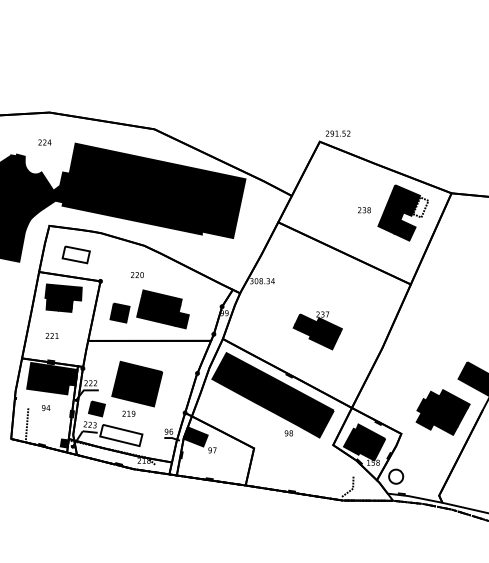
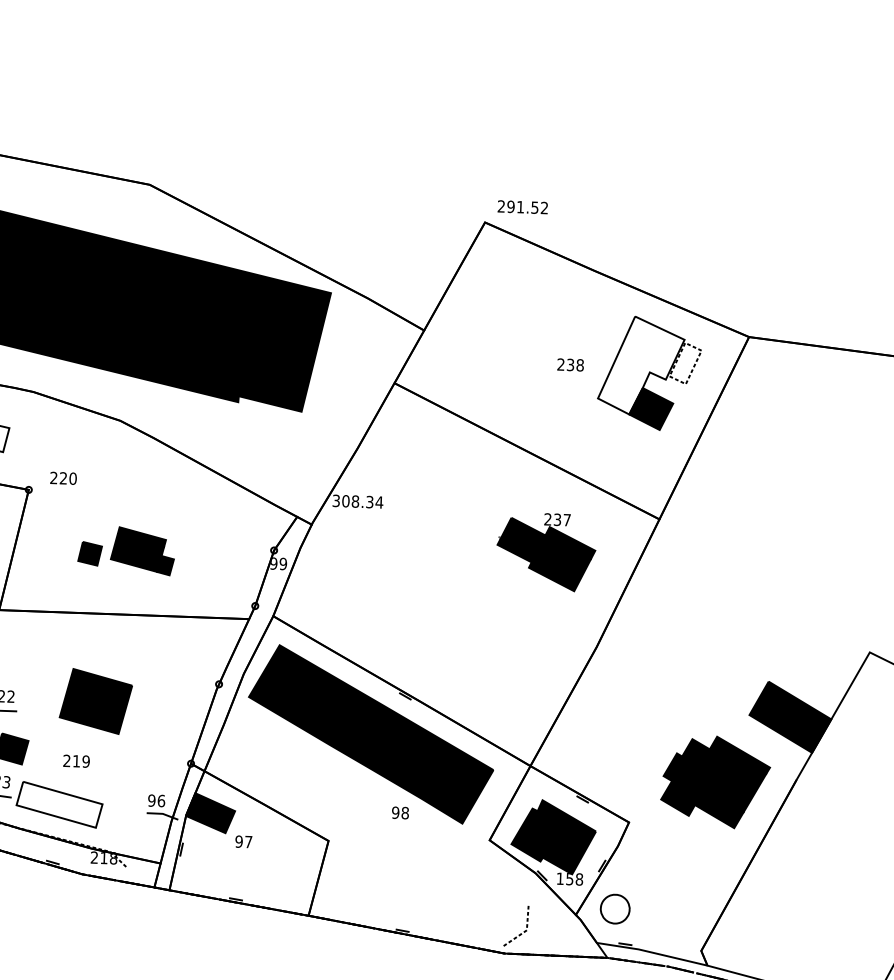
fill: (398, 209) -> (639, 366), removed
text: (137, 274) -> (63, 477), moved
part: (149, 309) -> (126, 550), size x0.6
part: (317, 330) -> (545, 551), moved
part: (137, 383) -> (96, 700), size x0.7

